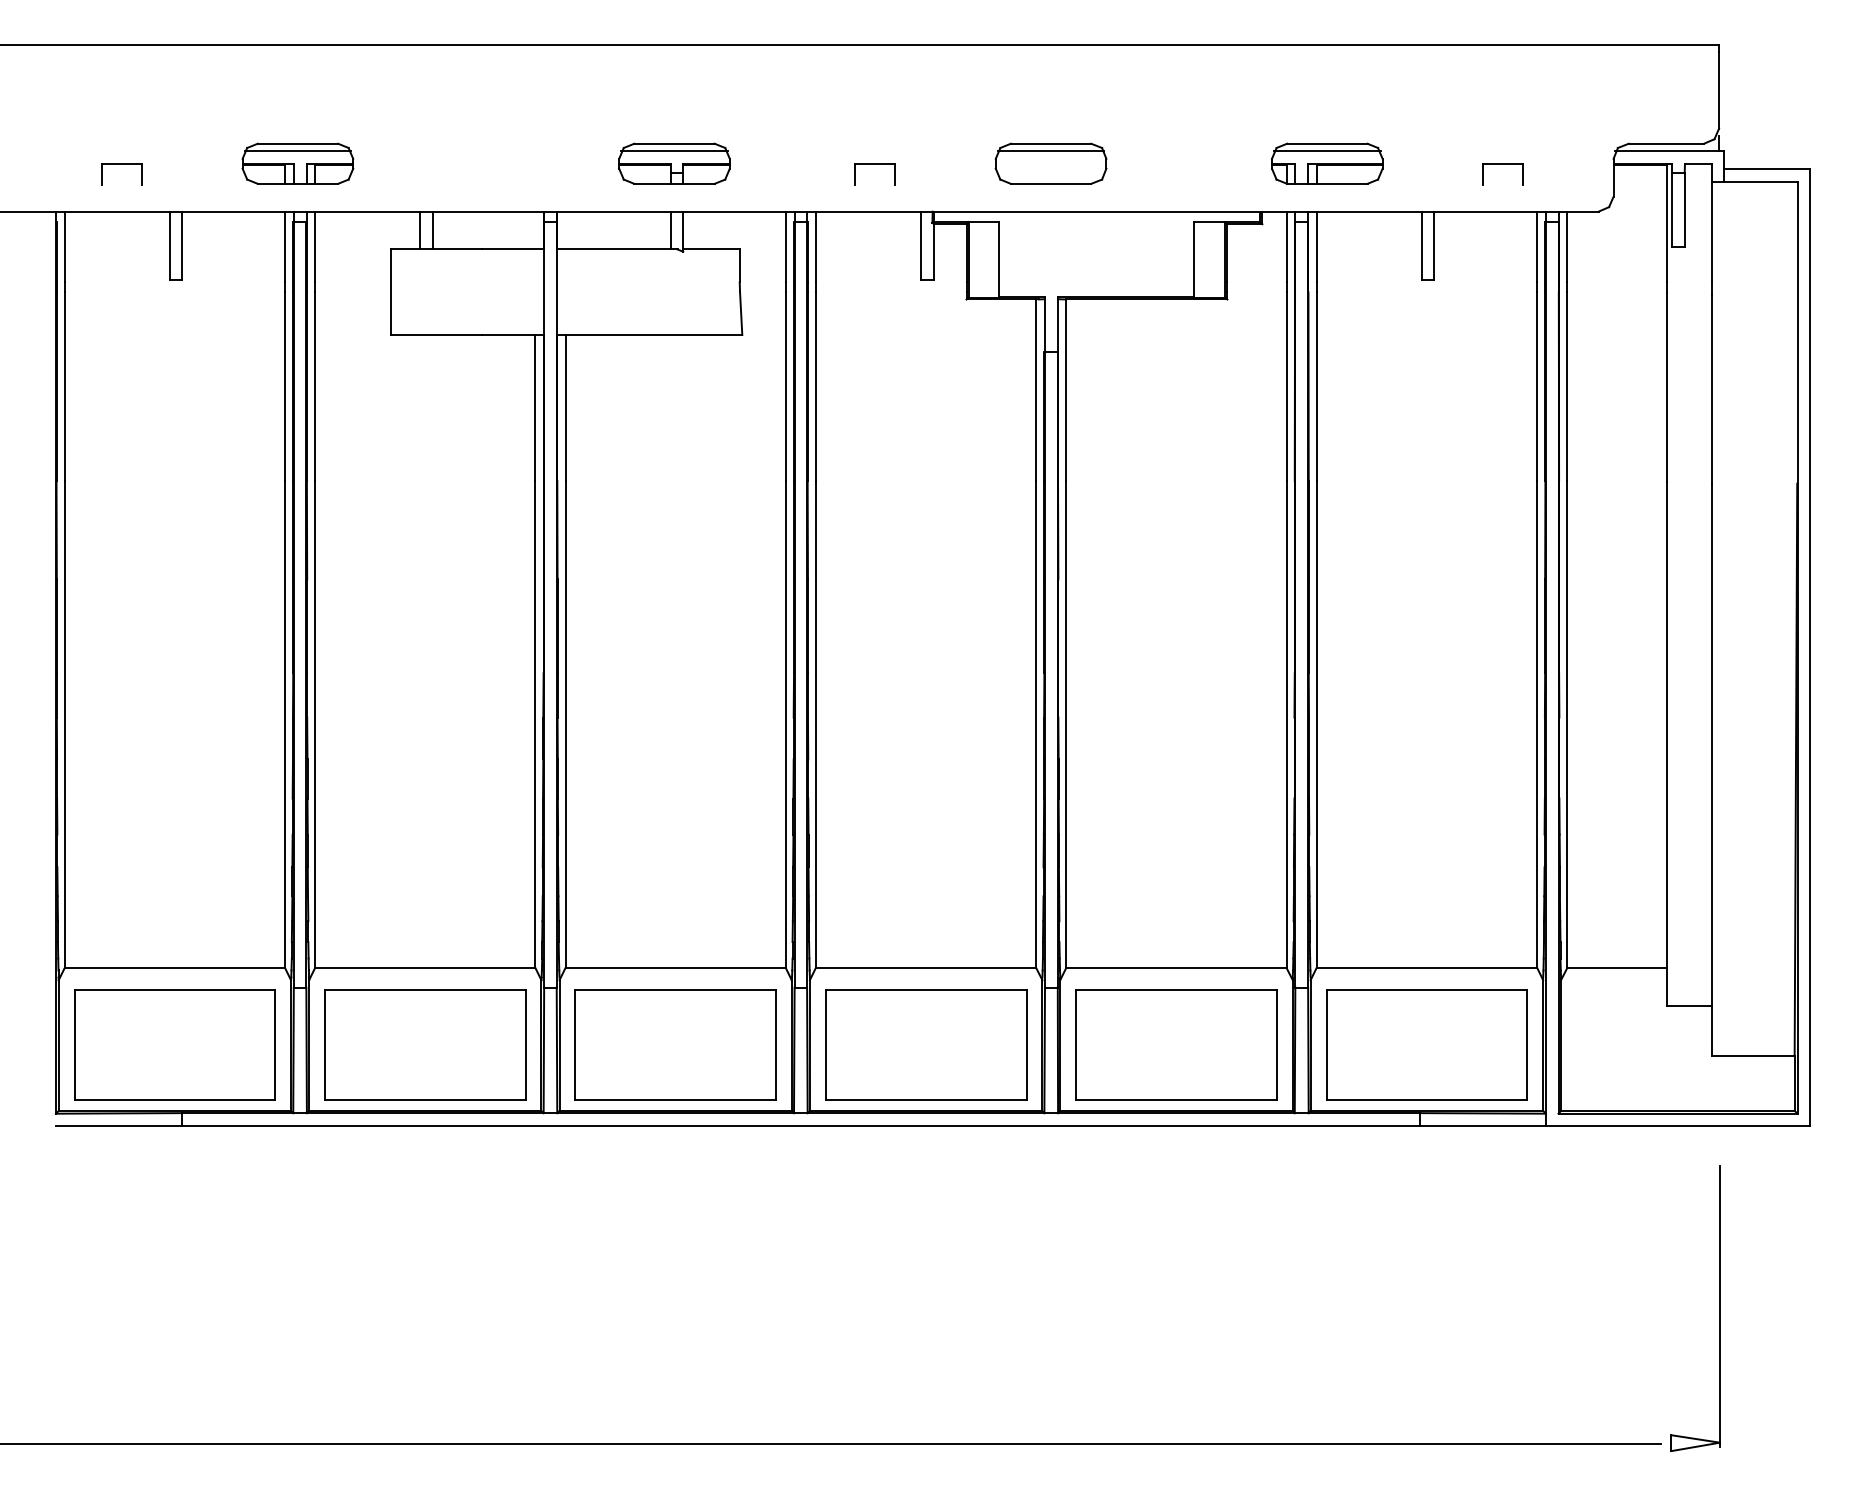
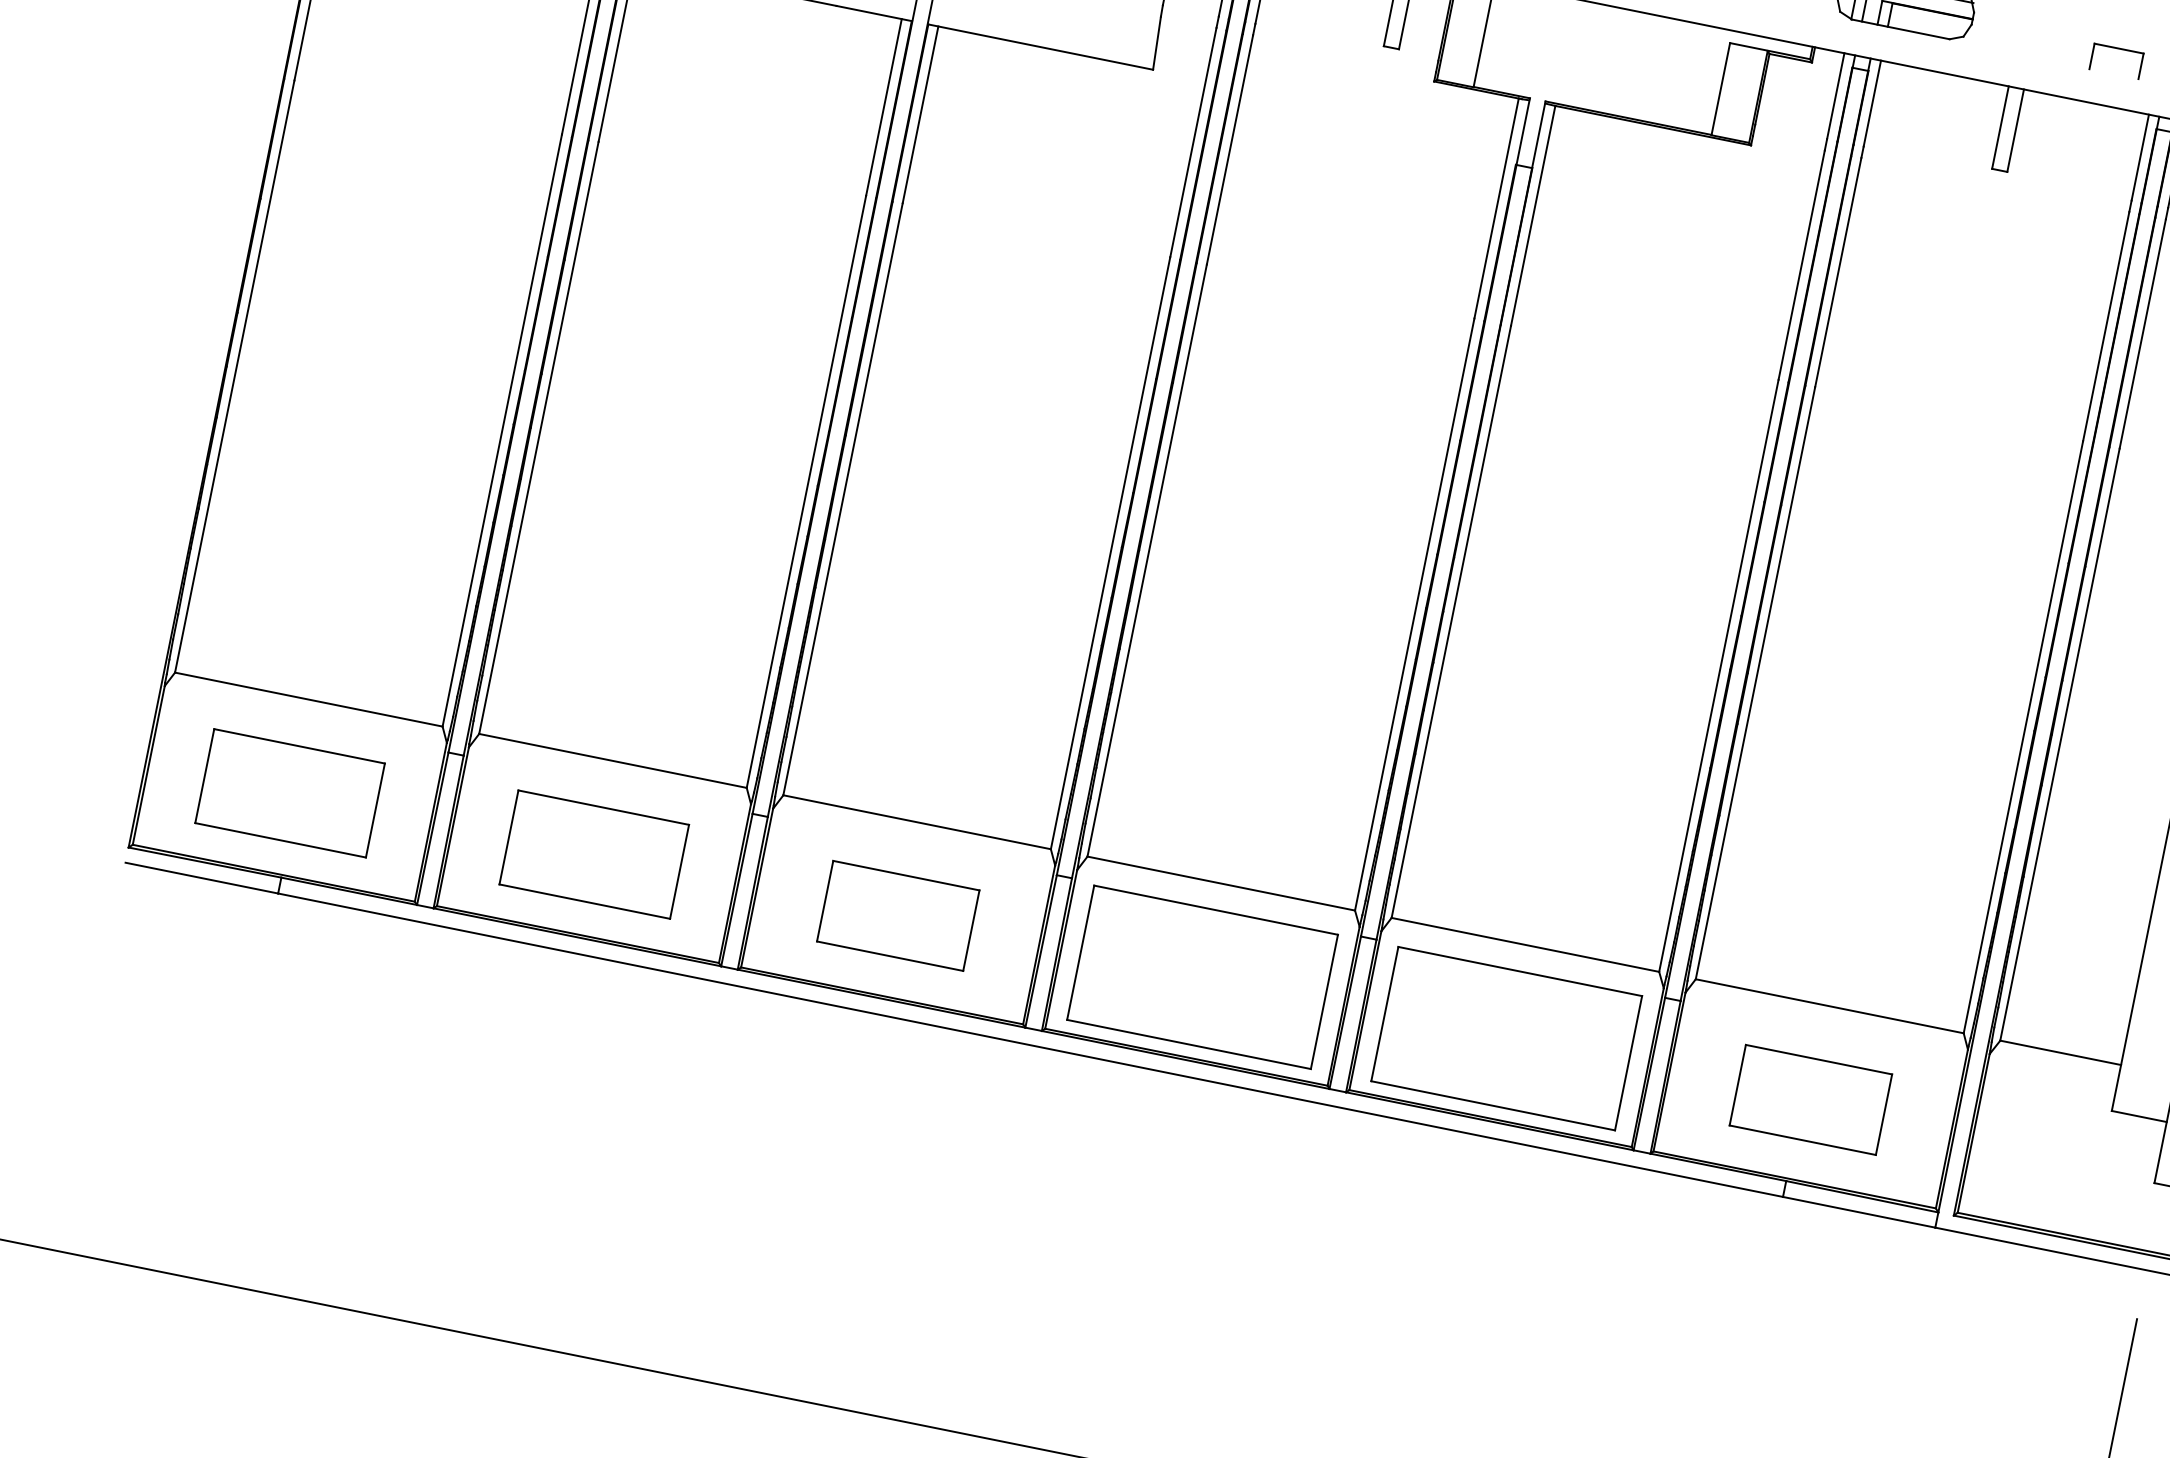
part: (174, 1044) -> (289, 792), size x0.7
part: (425, 1044) -> (594, 854), size x0.7
part: (675, 1044) -> (898, 915), size x0.6
part: (1426, 1044) -> (1810, 1099), size x0.6

